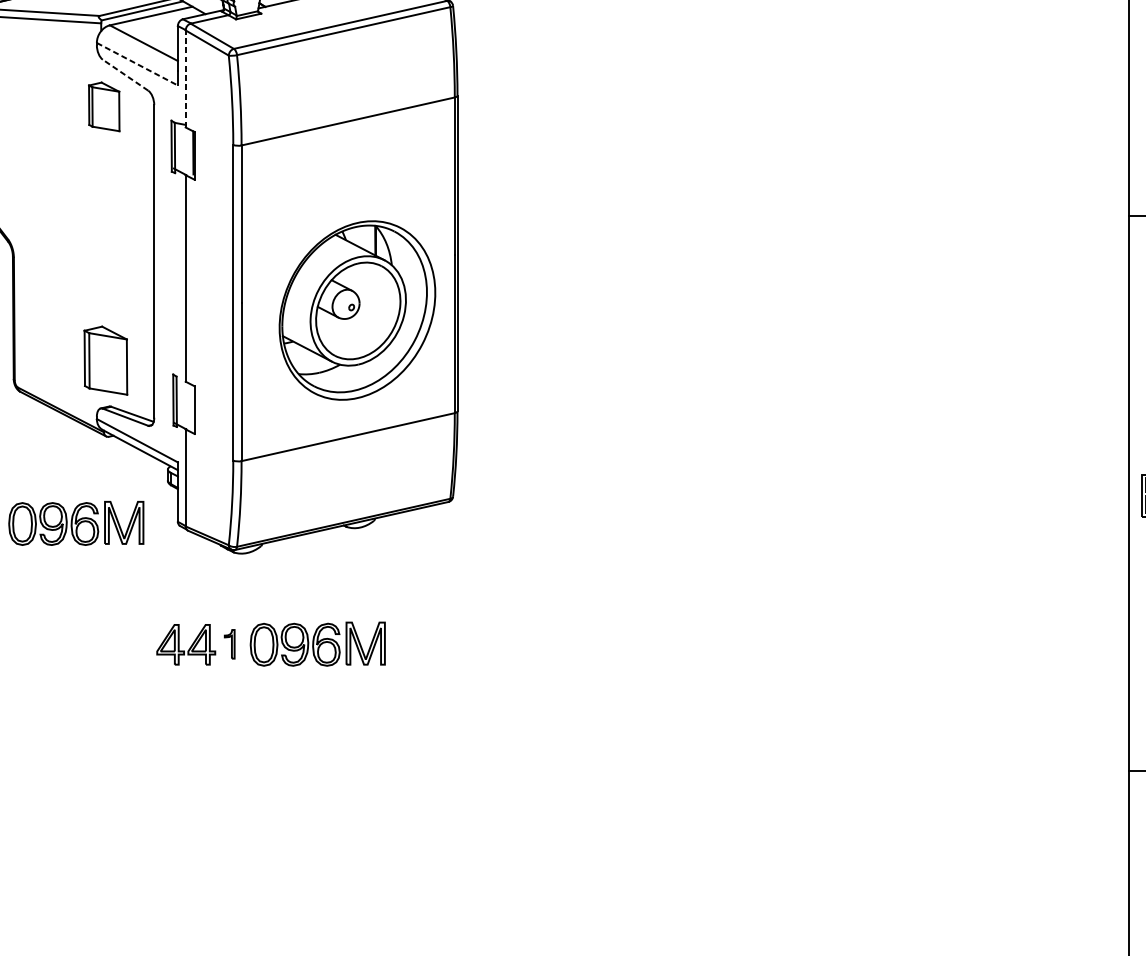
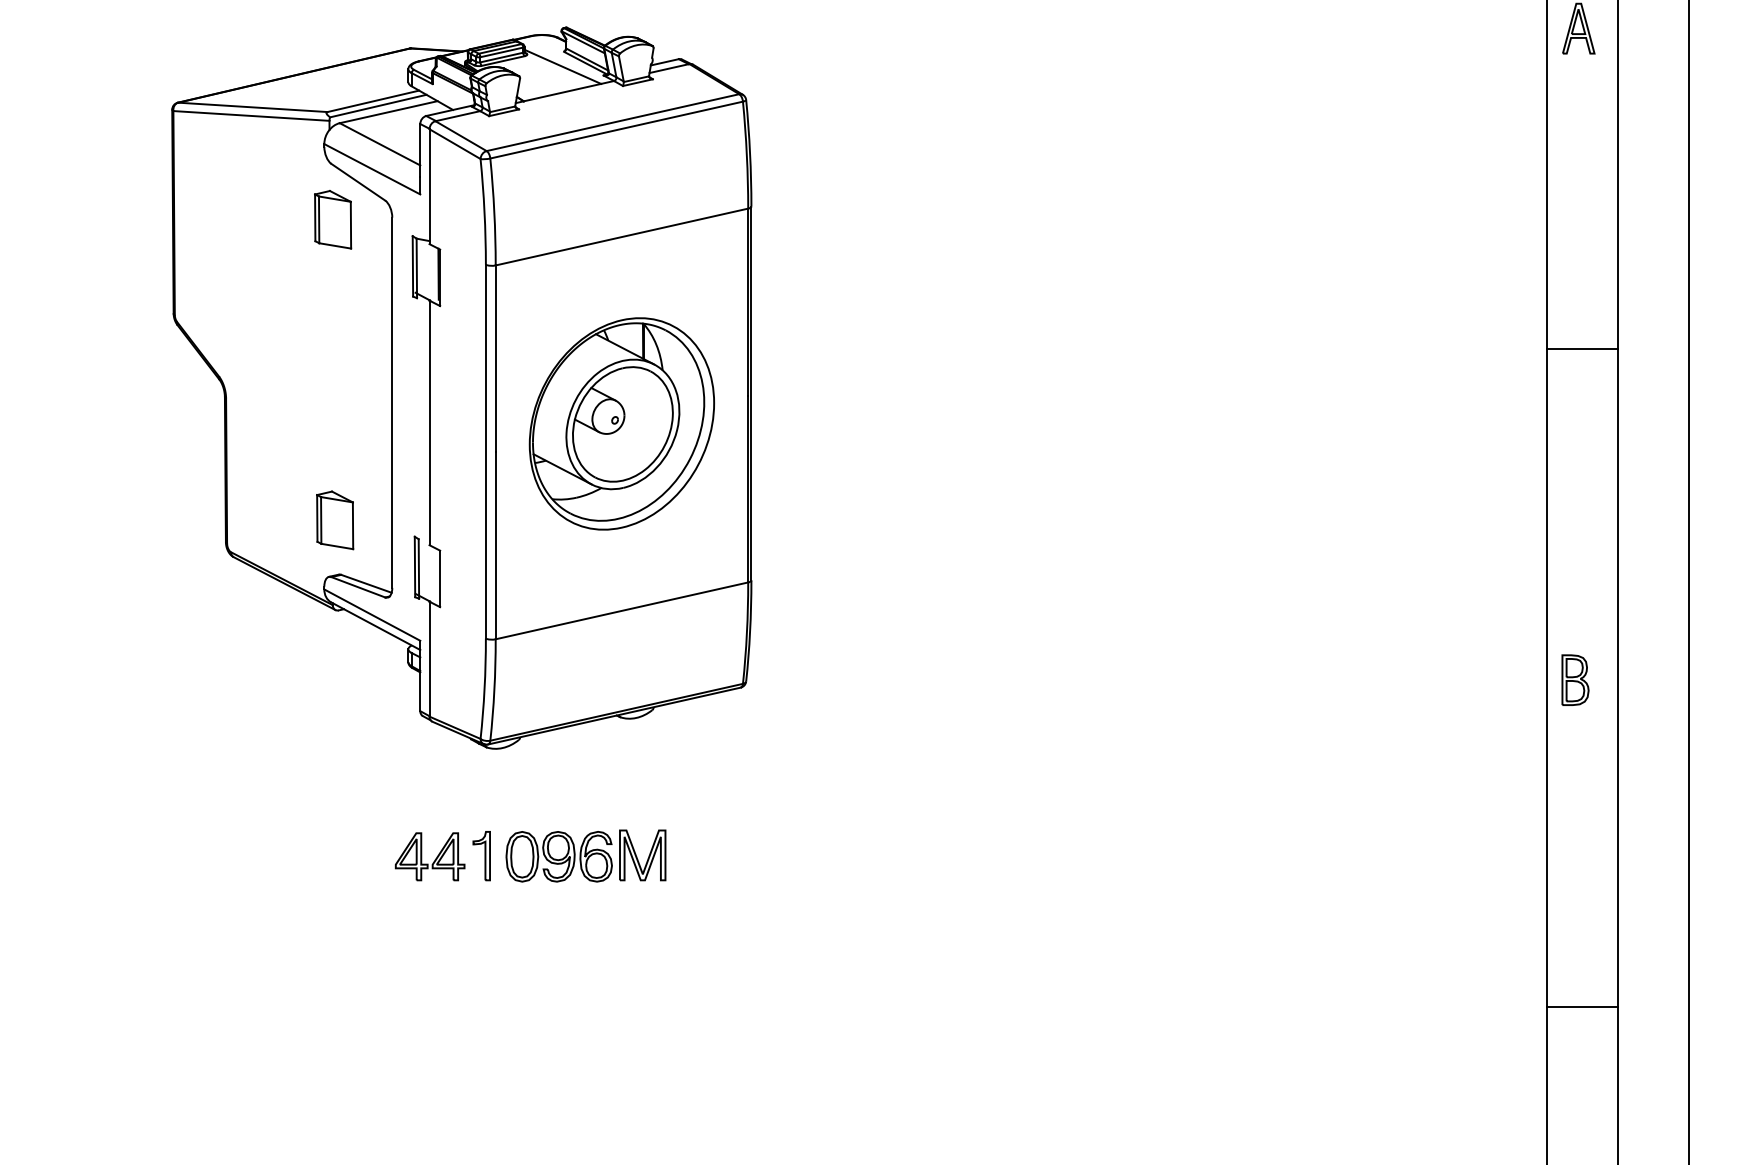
line: (137, 64) -> (372, 169), dashed -> solid
line: (125, 75) -> (358, 182), dashed -> solid
line: (185, 78) -> (429, 186), dashed -> solid
part: (357, 310) -> (621, 423), moved
part: (106, 360) -> (335, 520), size x0.71
part: (75, 522) -> (299, 712), removed
part: (229, 644) -> (481, 856), size x1.43

